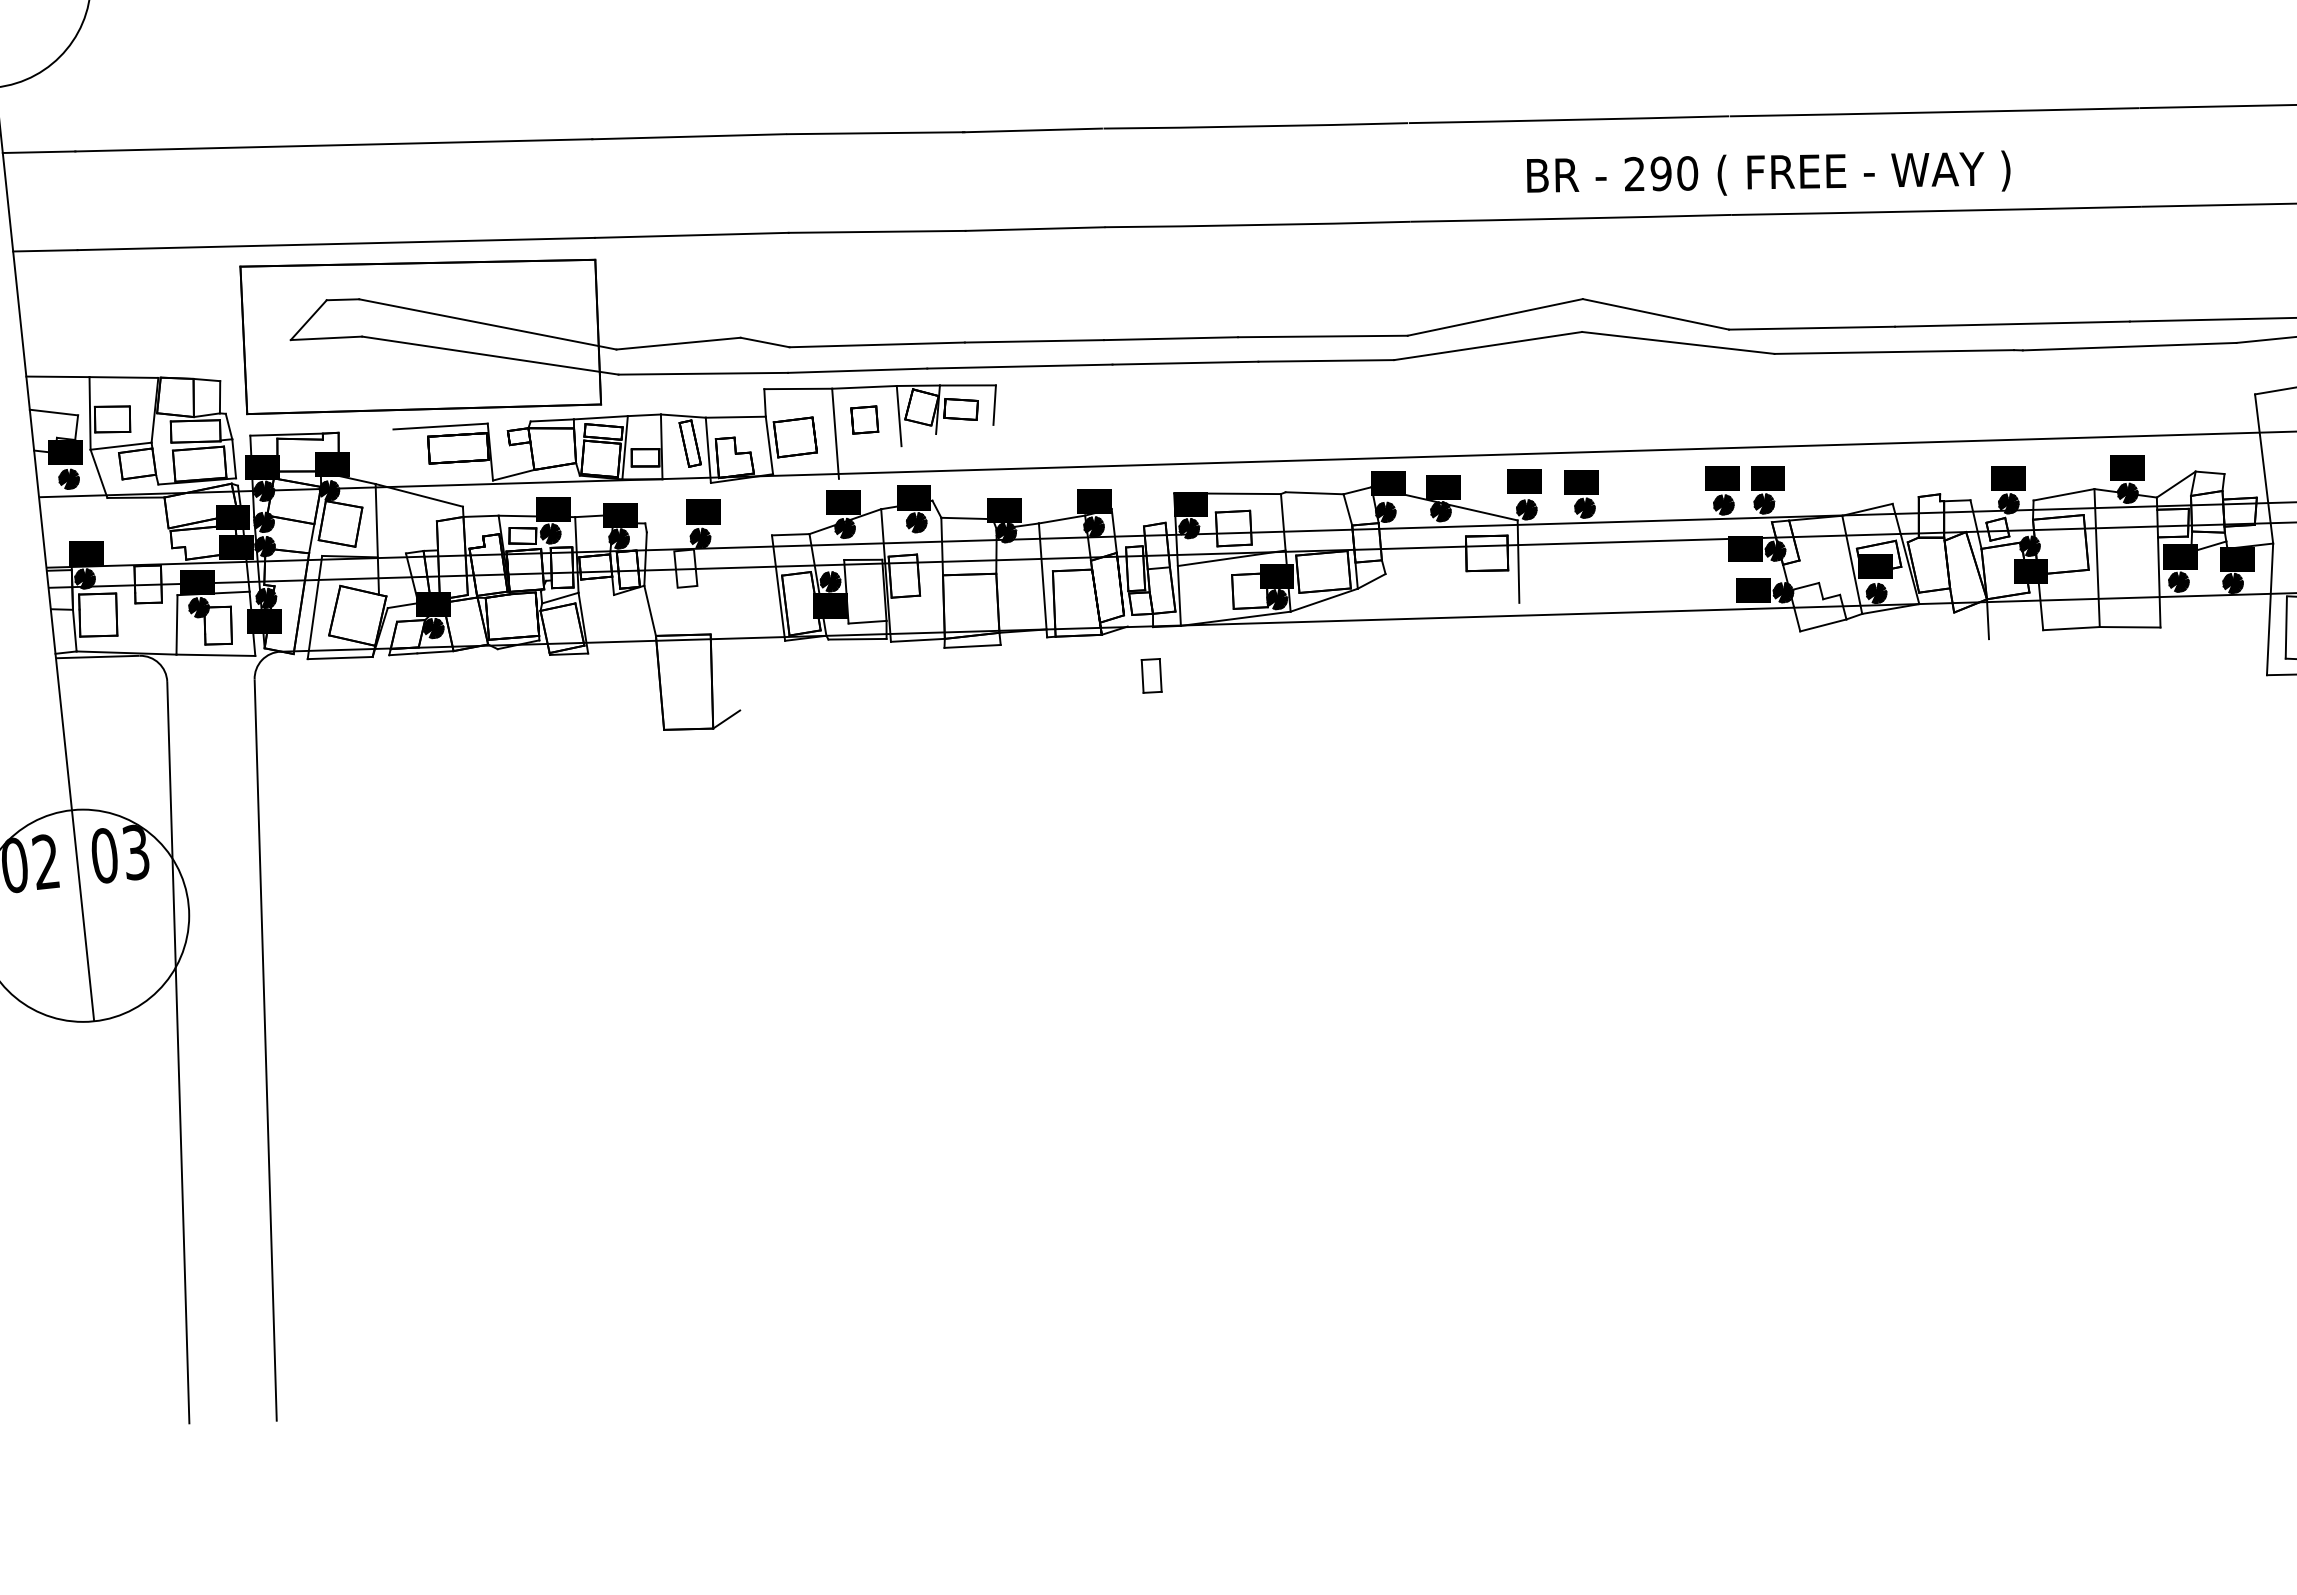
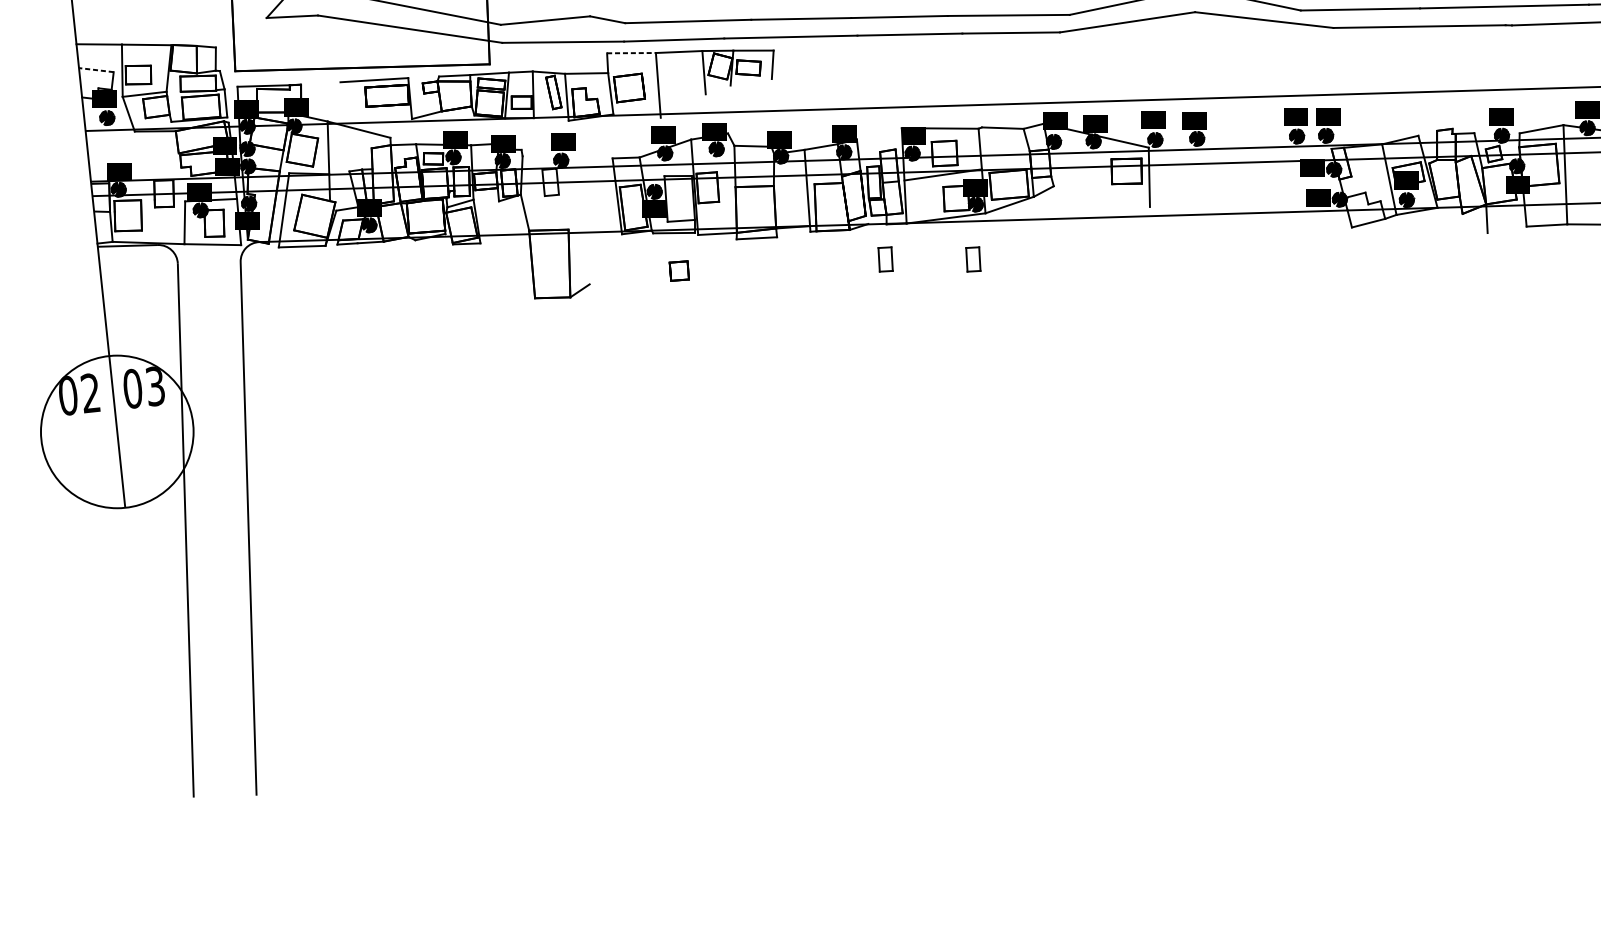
line: (798, 388) -> (631, 52), solid -> dashed
line: (53, 412) -> (96, 70), solid -> dashed
part: (864, 419) -> (679, 270), moved
part: (1273, 675) -> (973, 259), added

